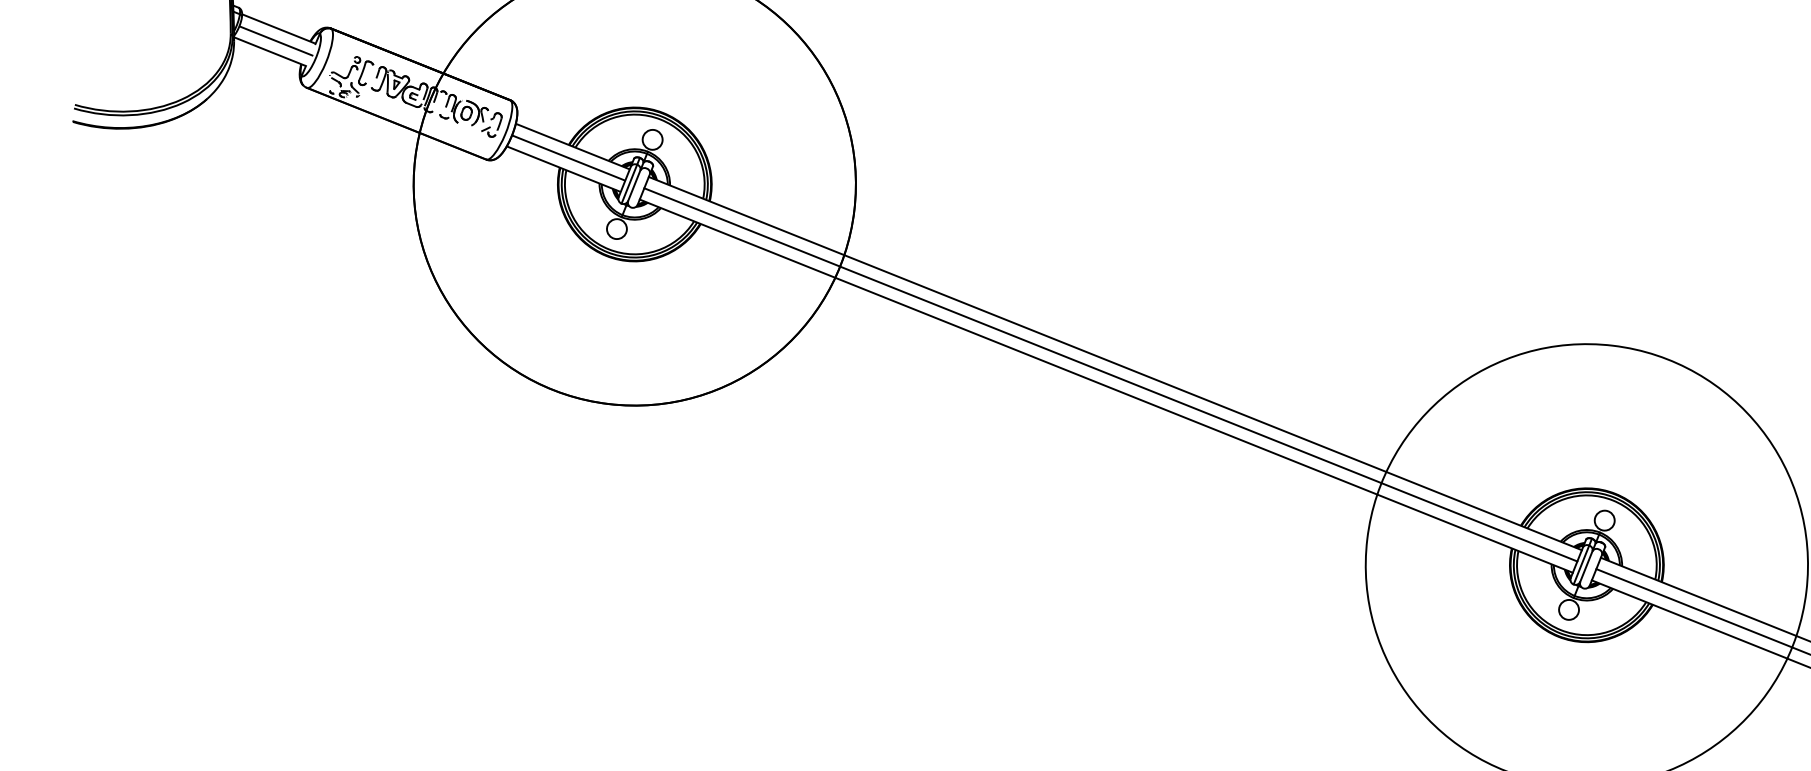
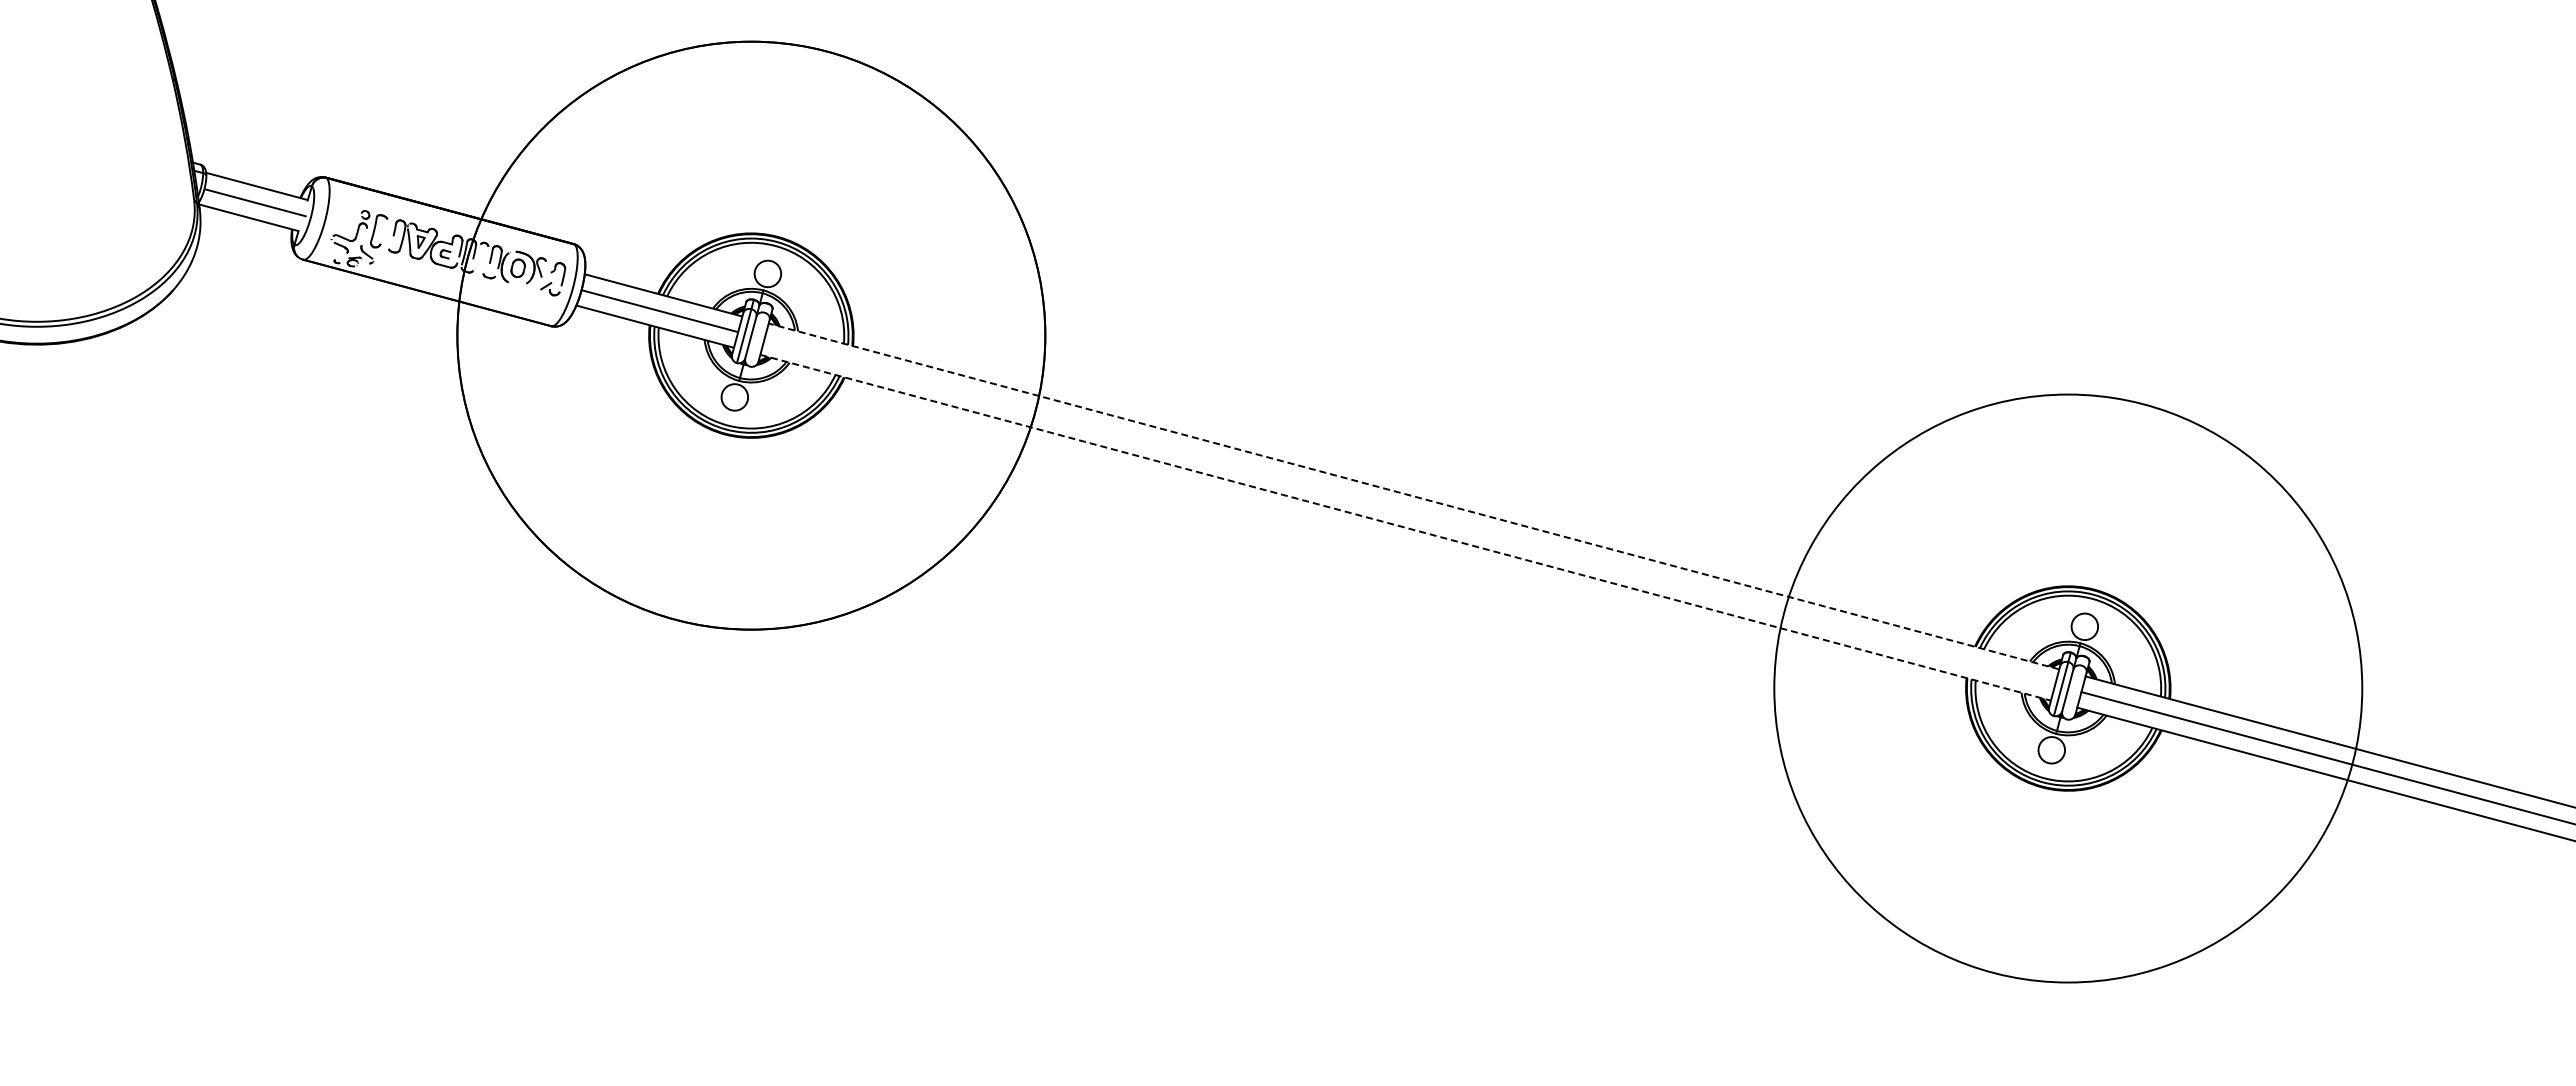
line: (1114, 363) -> (1413, 496), solid -> dashed
line: (1110, 375) -> (1409, 512), removed
line: (1106, 386) -> (1406, 527), solid -> dashed

